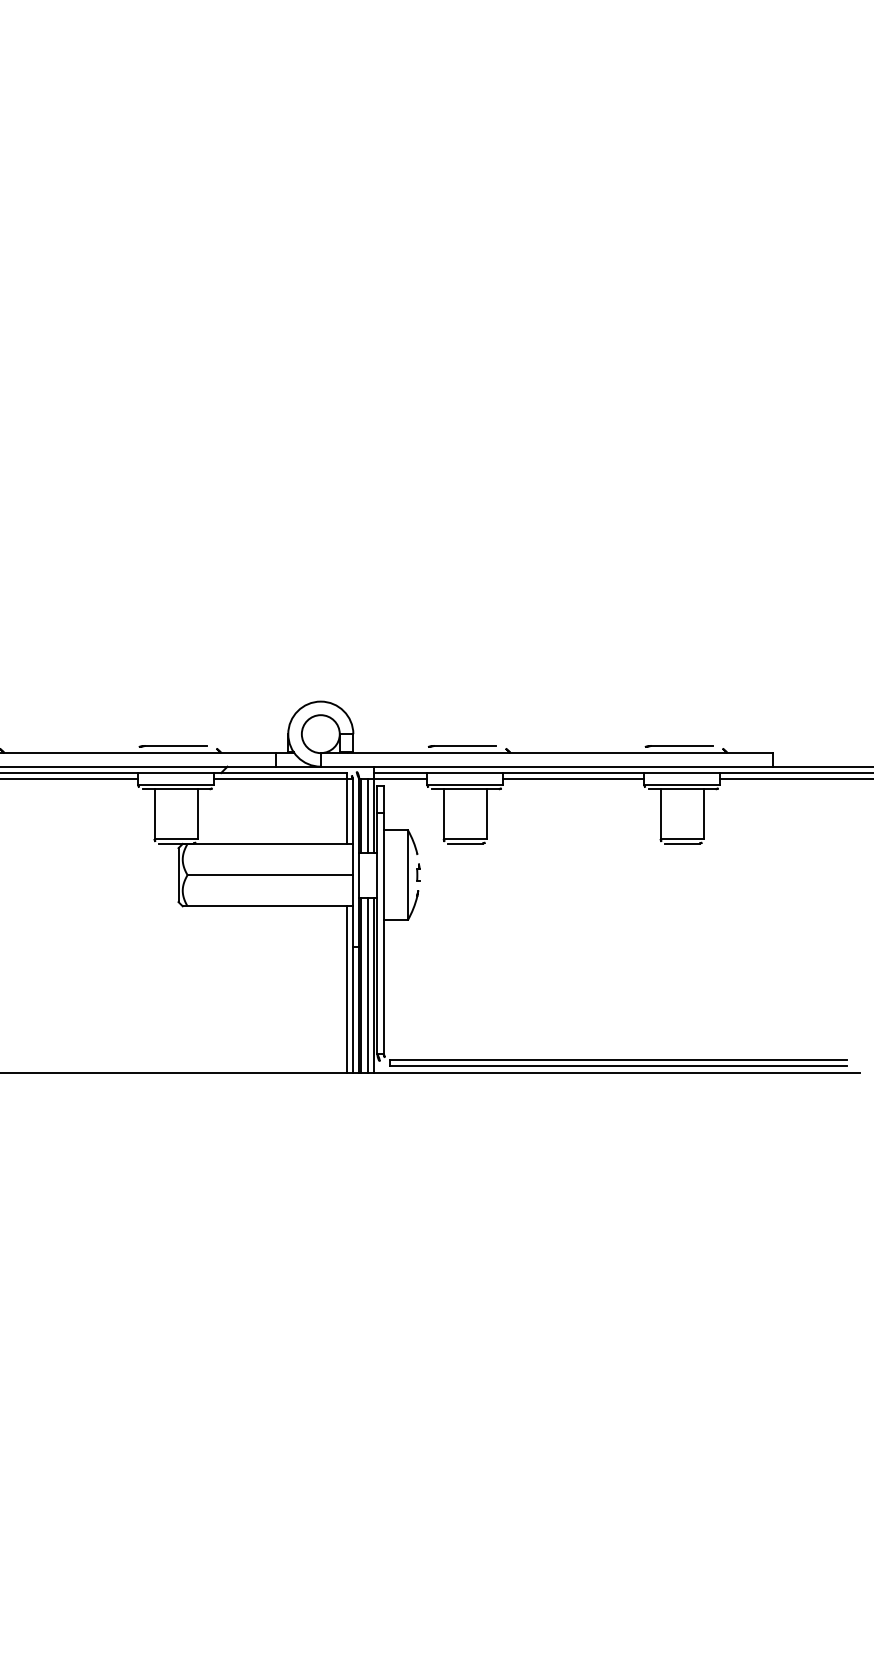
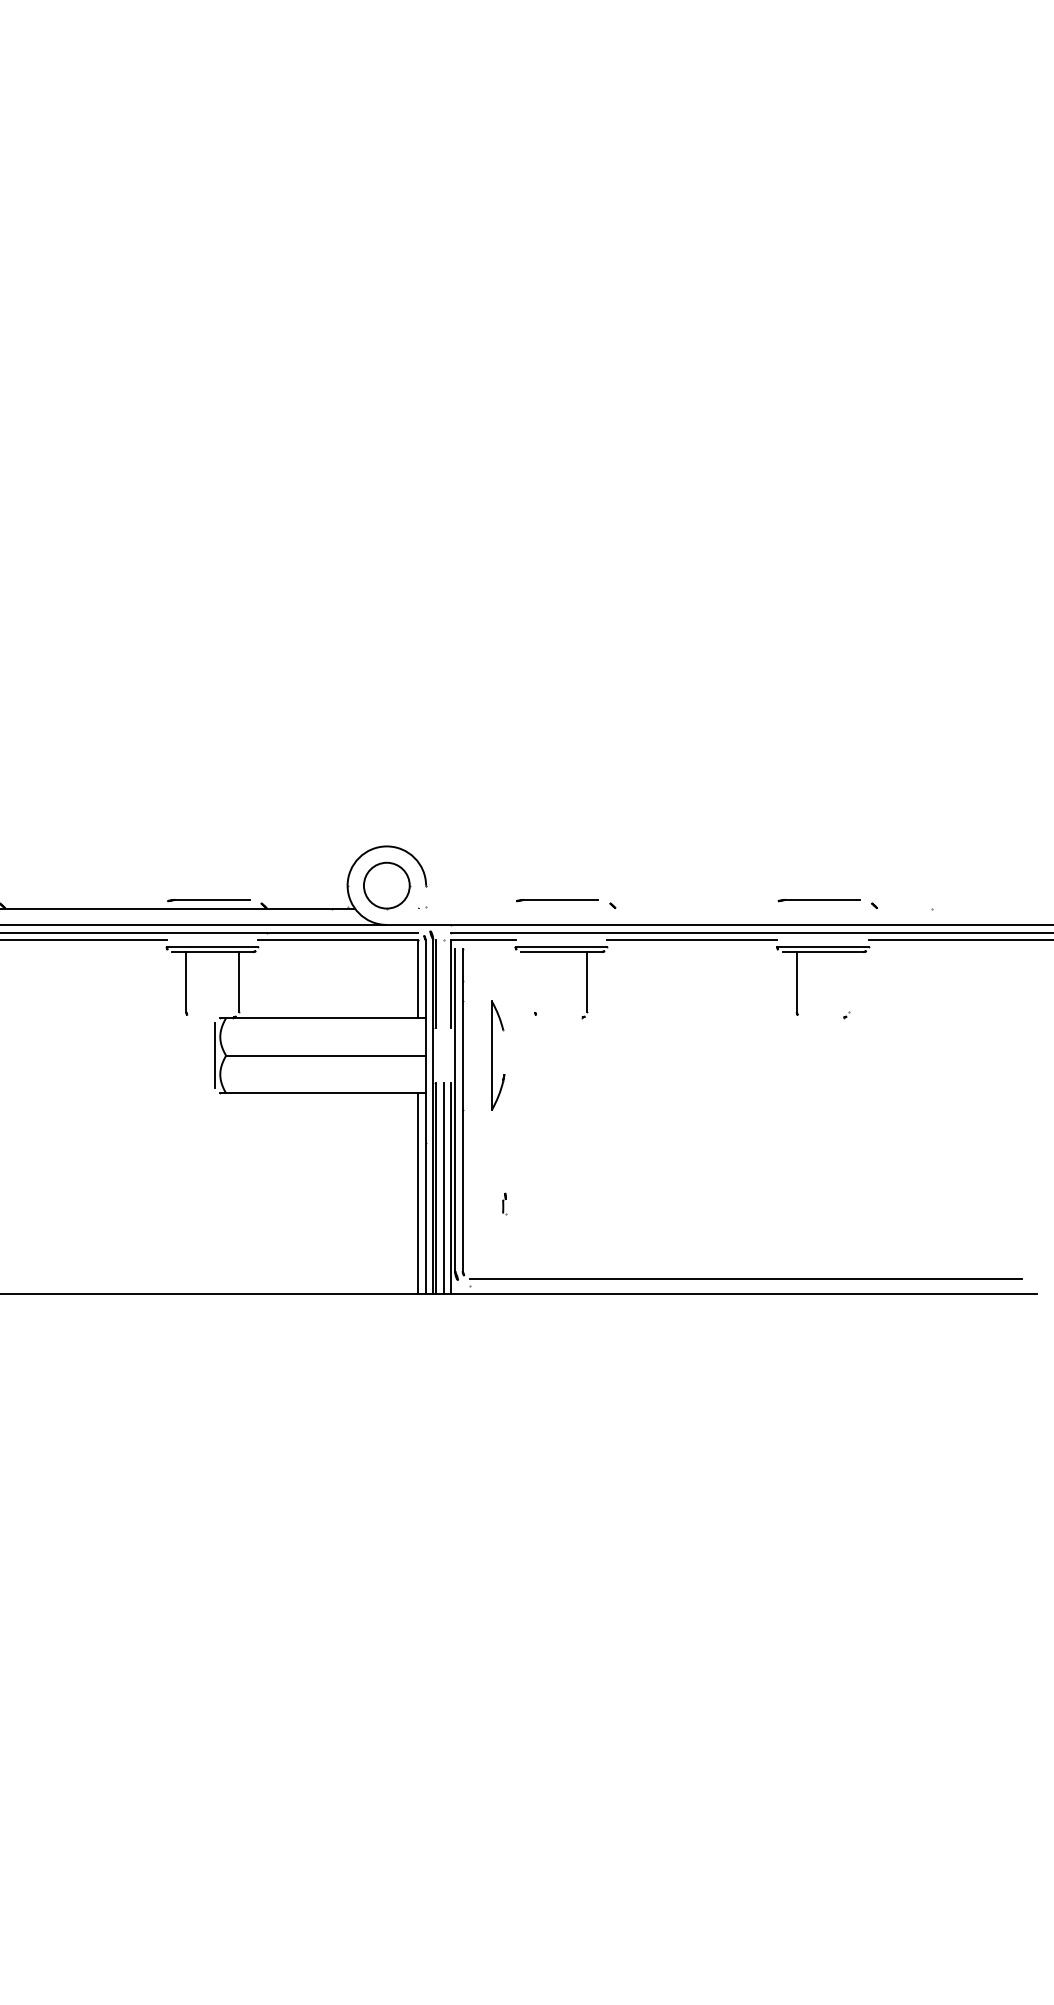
line: (546, 753) -> (658, 908), removed
line: (444, 814) -> (535, 982), removed
line: (704, 814) -> (849, 982), removed
line: (367, 816) -> (443, 984), removed
part: (418, 872) -> (504, 1203), moved
line: (618, 1066) -> (745, 1286), removed

